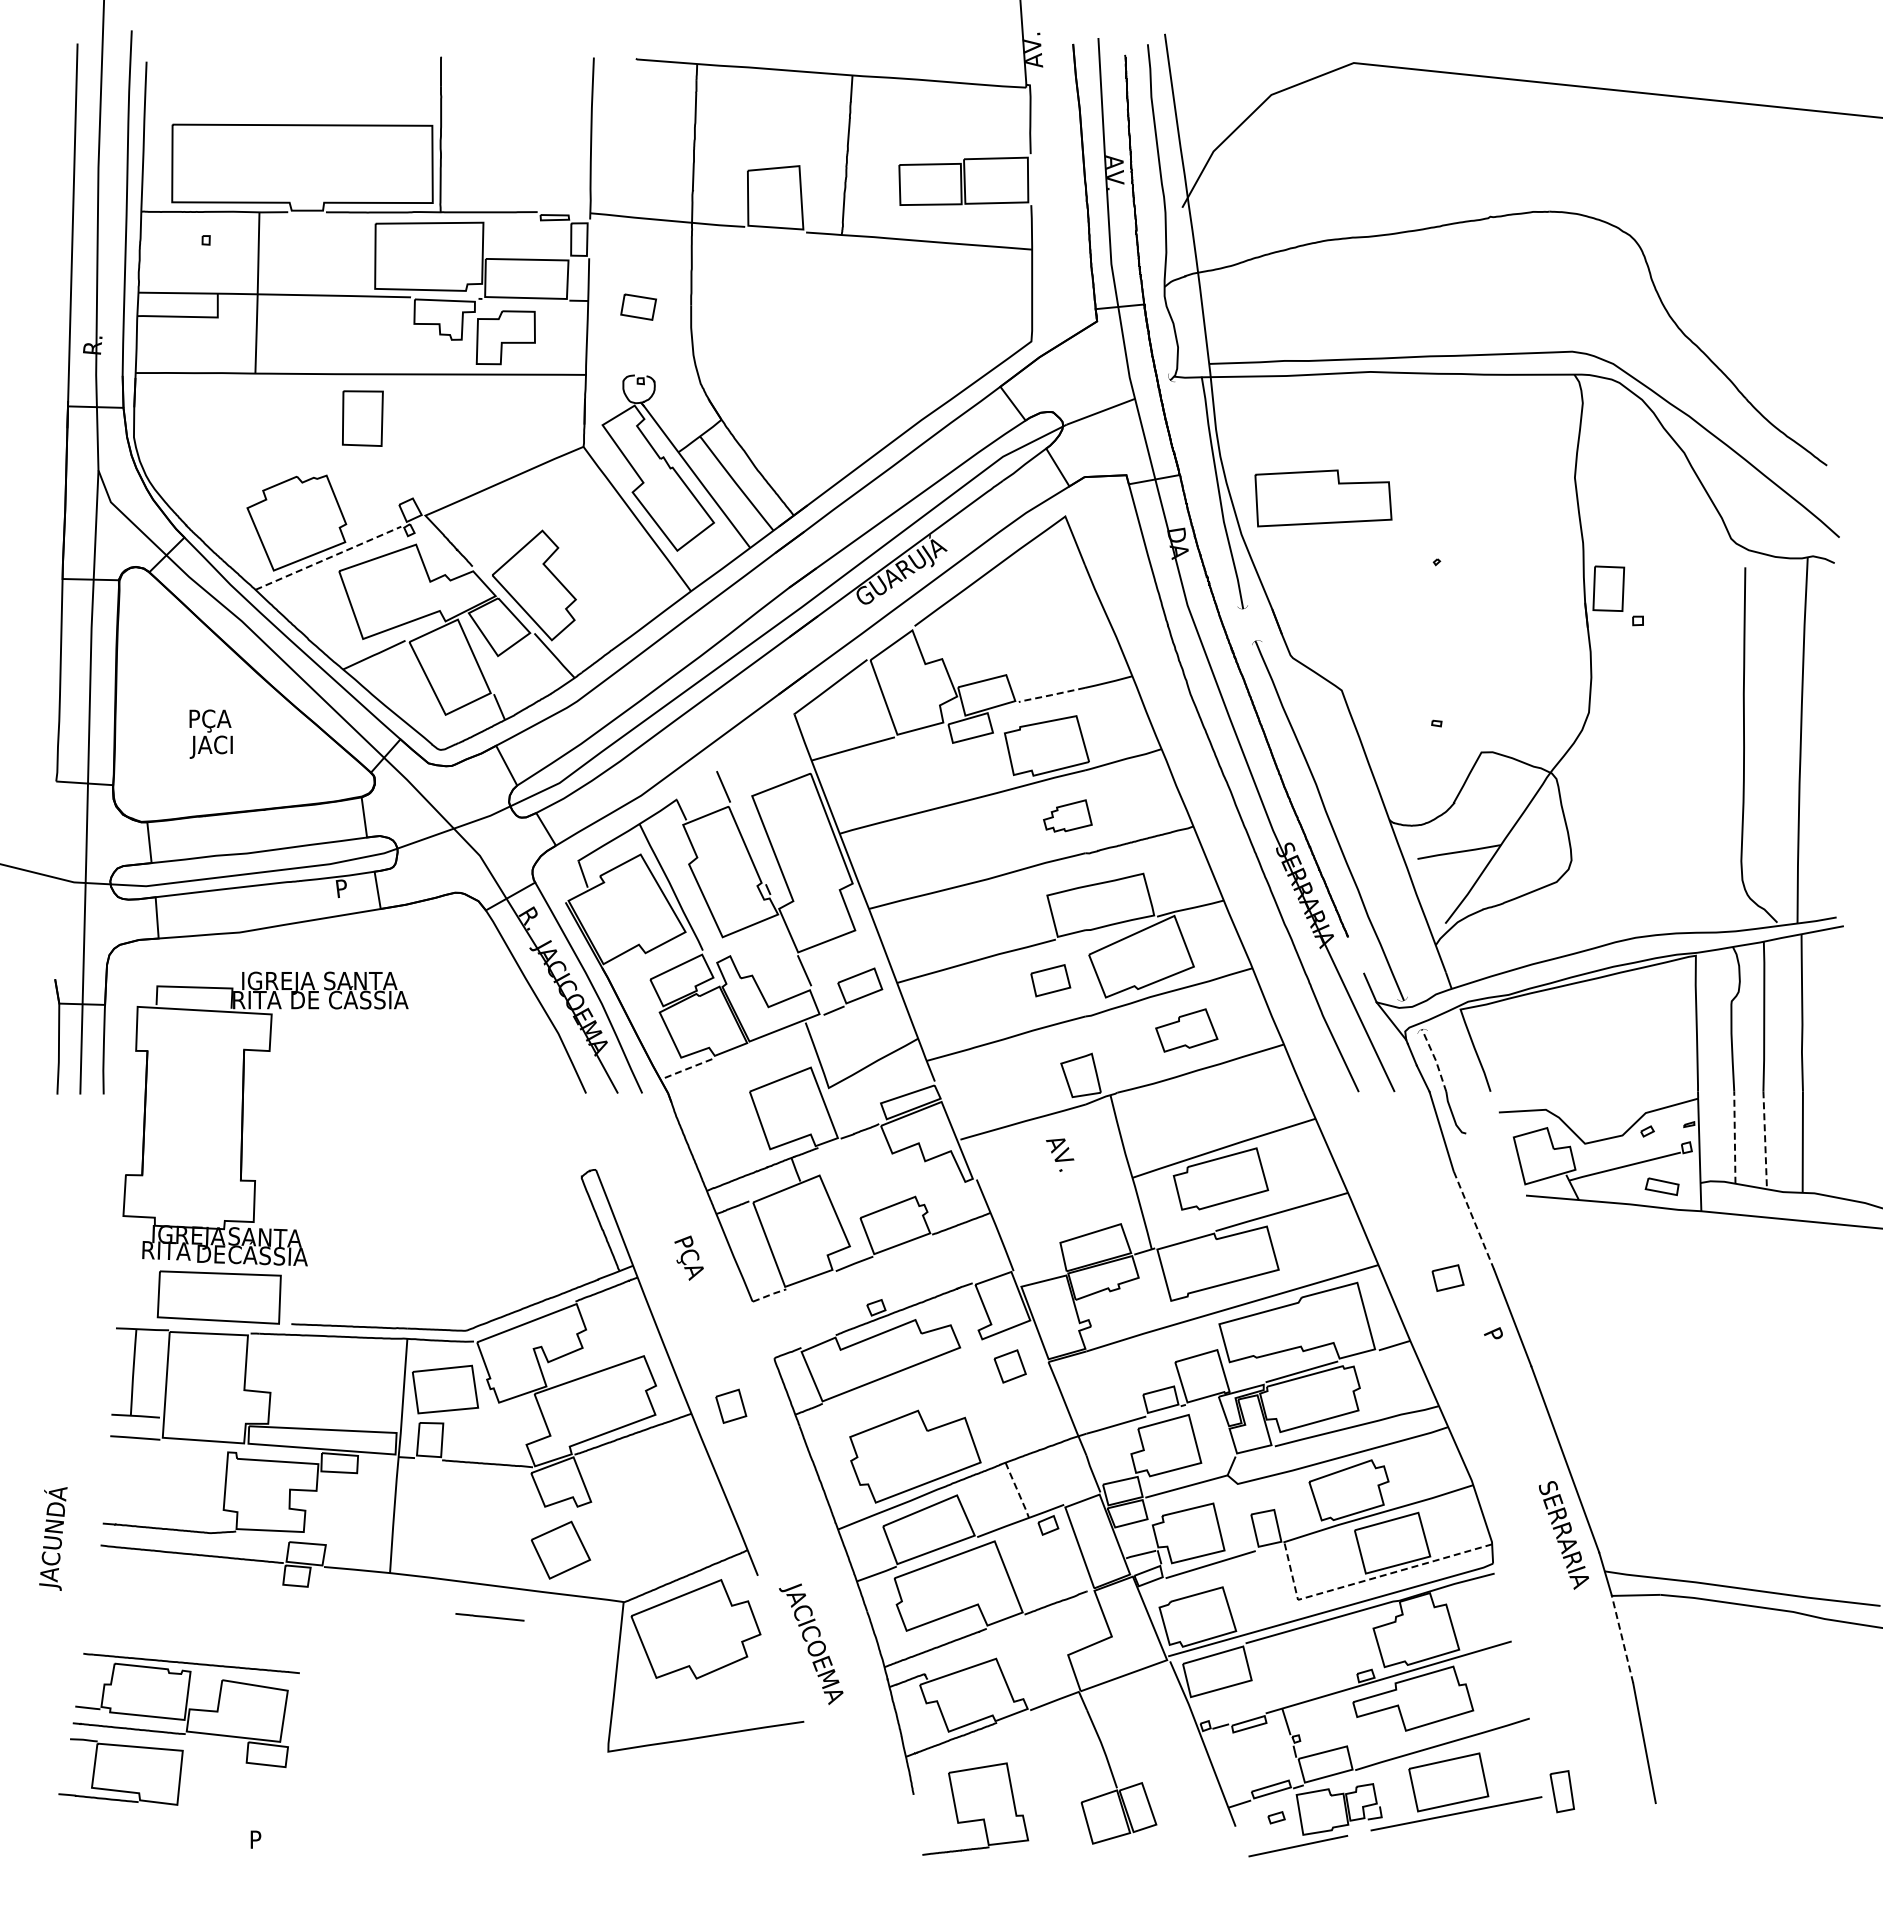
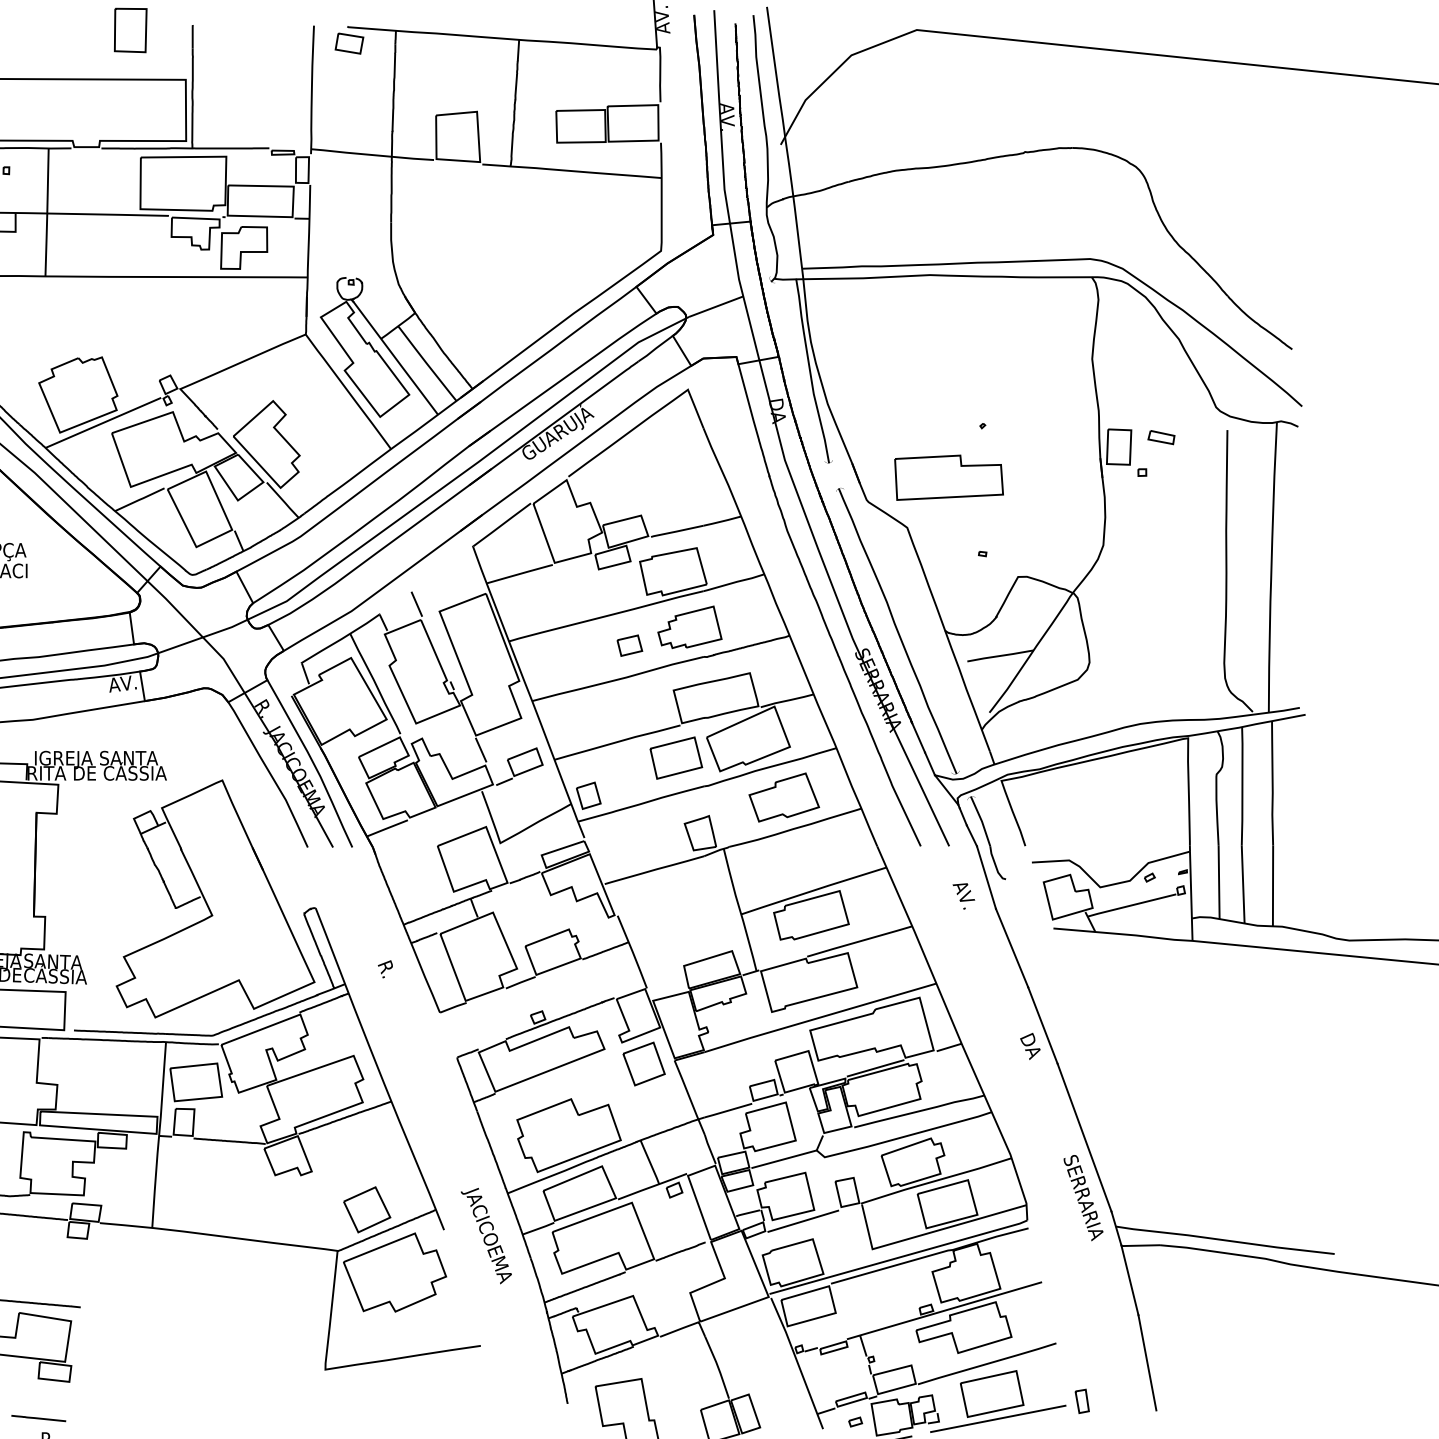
part: (638, 306) -> (349, 43), moved
part: (362, 418) -> (130, 30), moved
part: (1323, 498) -> (949, 477), moved
line: (328, 558) -> (103, 423), dashed -> solid
line: (1051, 695) -> (677, 531), dashed -> solid
part: (1067, 815) -> (689, 626), size x1.67
text: (352, 887) -> (122, 684), P -> AV.
line: (1355, 954) -> (918, 737), added
part: (1050, 980) -> (676, 757), size x1.67
part: (1186, 1030) -> (784, 797), size x1.43
line: (1435, 1059) -> (981, 820), dashed -> solid
line: (685, 1069) -> (386, 828), dashed -> solid
line: (1734, 1137) -> (1218, 882), dashed -> solid
line: (1765, 1140) -> (1243, 884), dashed -> solid
text: (1060, 1154) -> (964, 895), moved
part: (469, 1158) -> (215, 899), added
part: (1661, 1186) -> (1160, 437), moved
line: (1473, 1219) -> (1011, 947), dashed -> solid
text: (689, 1260) -> (389, 979), PÇA -> R.
part: (1447, 1277) -> (629, 645), moved
line: (770, 1294) -> (454, 1006), dashed -> solid
text: (1496, 1346) -> (1030, 1048), P -> DA
part: (1010, 1366) -> (644, 1064), size x1.67
part: (731, 1405) -> (588, 795), moved
line: (1017, 1490) -> (650, 1162), dashed -> solid
part: (560, 1549) -> (366, 1209), moved
line: (1367, 1579) -> (927, 1233), dashed -> solid
line: (489, 1617) -> (38, 1418), moved
line: (1622, 1638) -> (1129, 1279), dashed -> solid
text: (811, 1643) -> (486, 1235), moved
part: (1562, 1791) -> (1082, 1401), size x0.71

